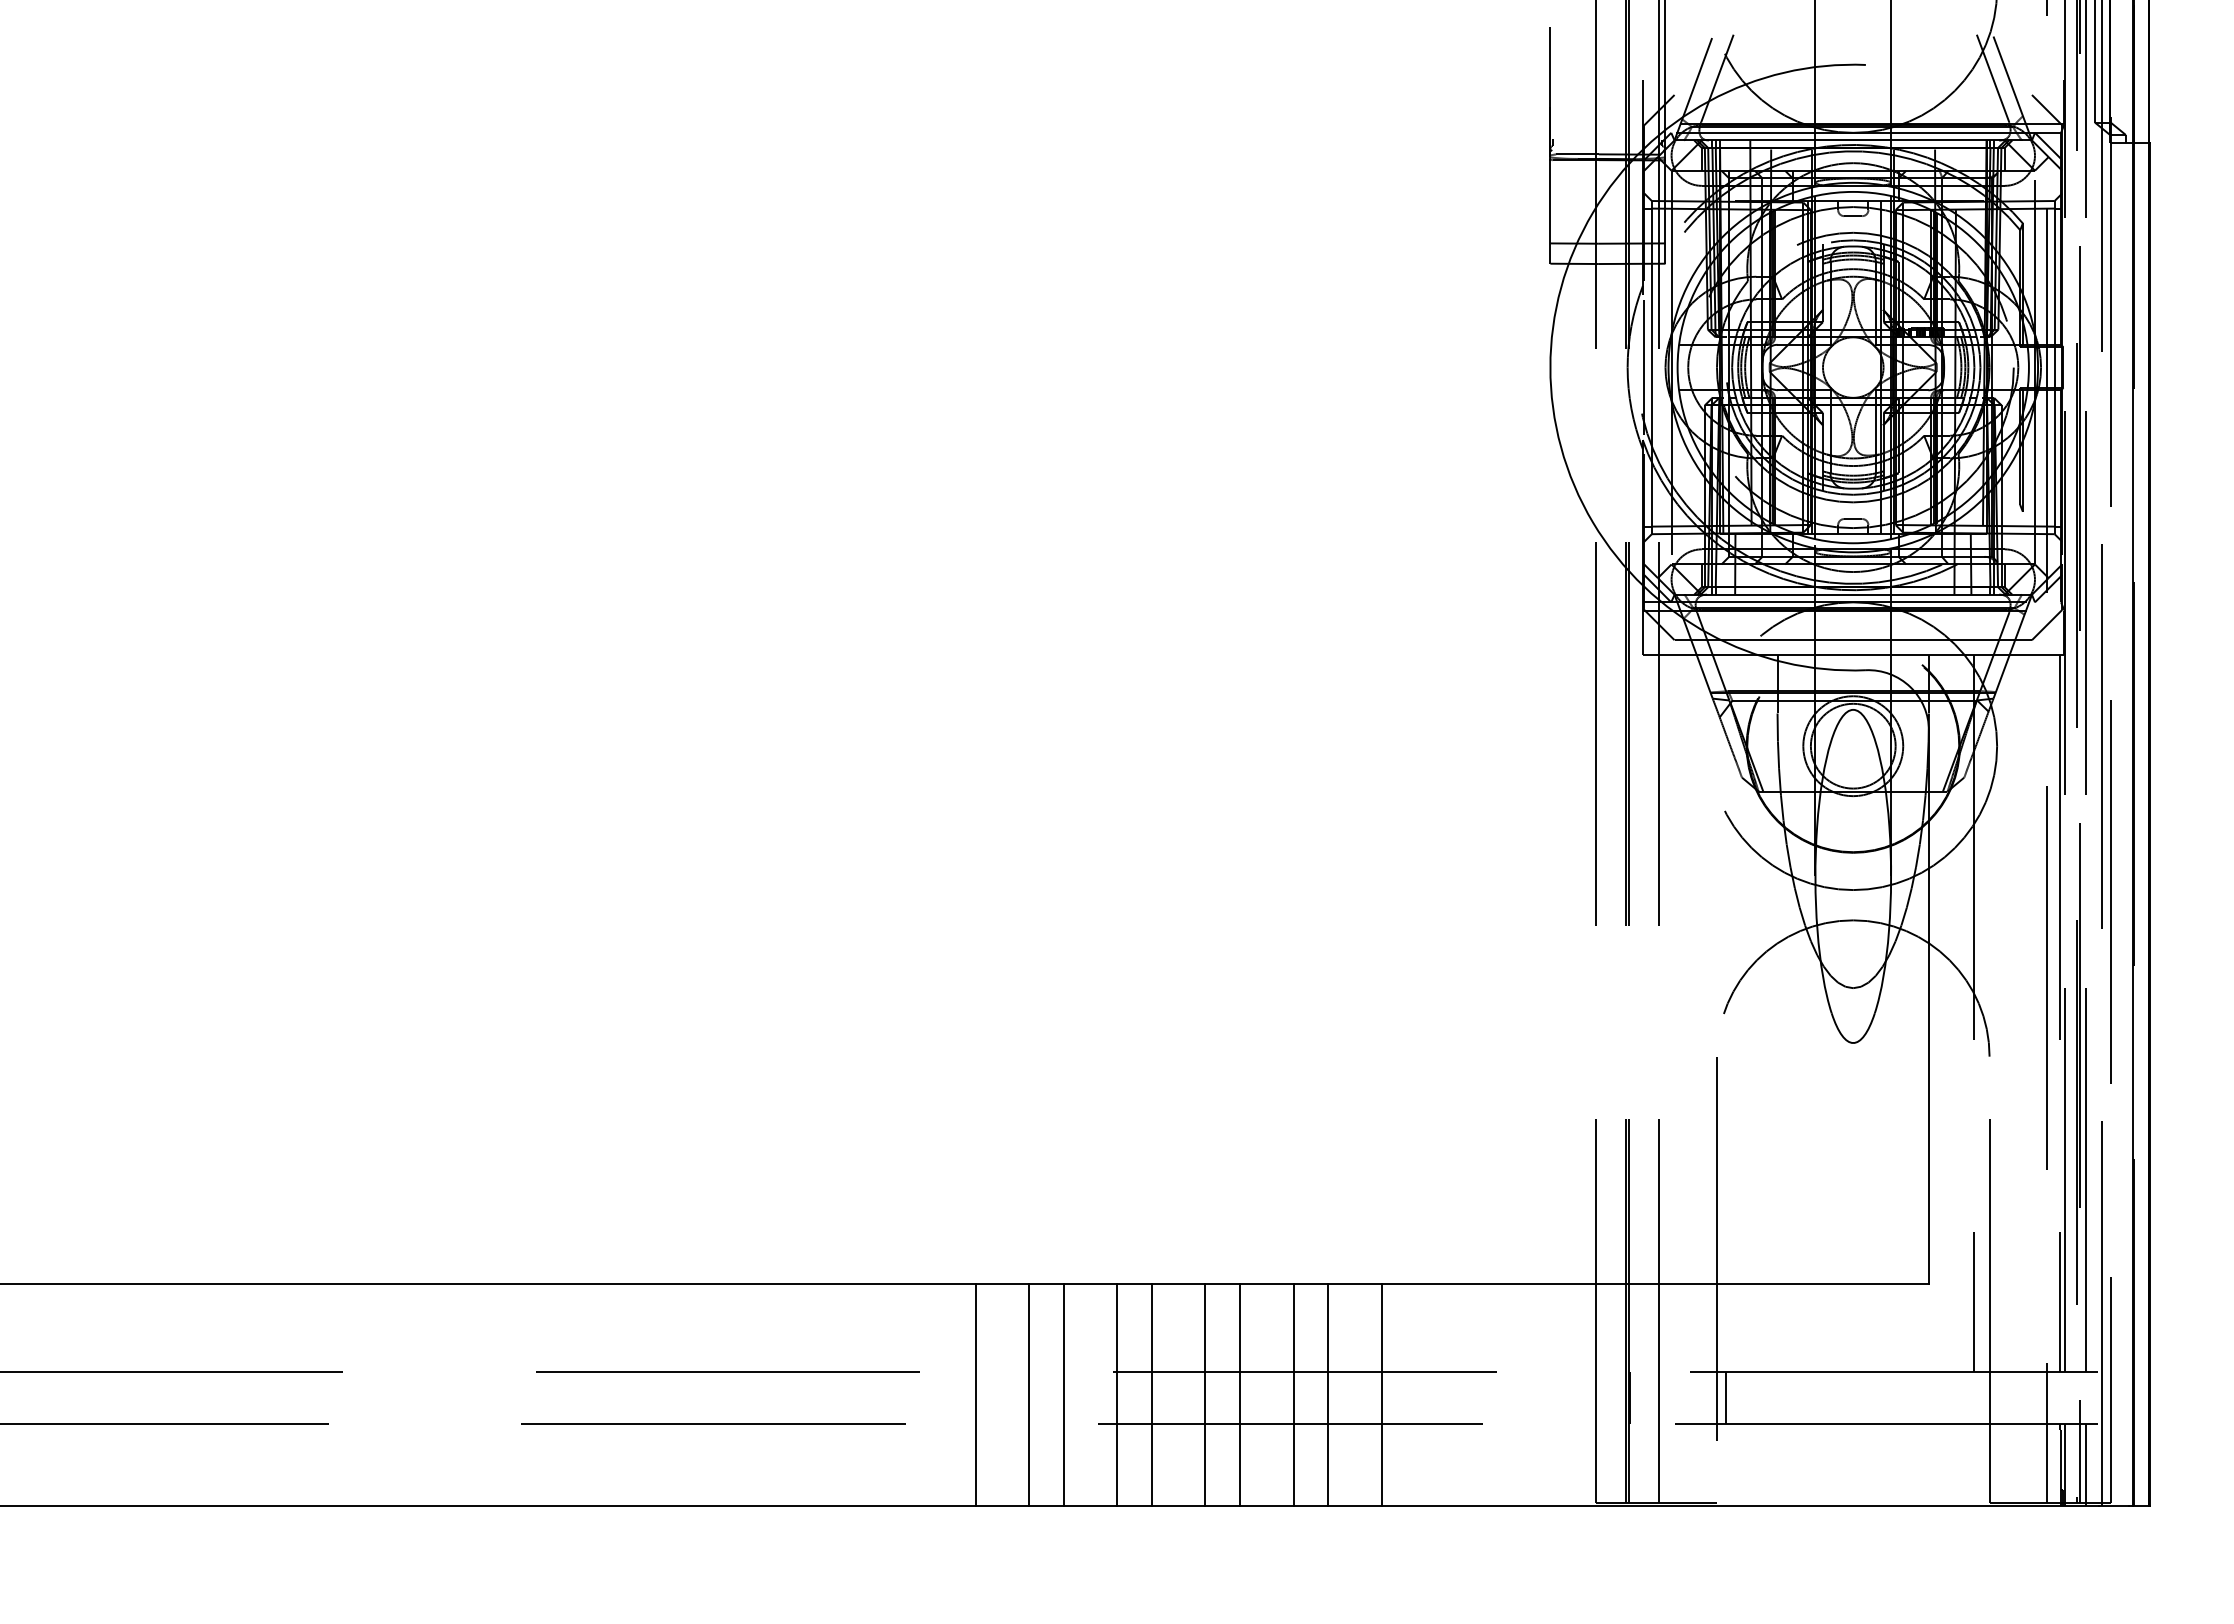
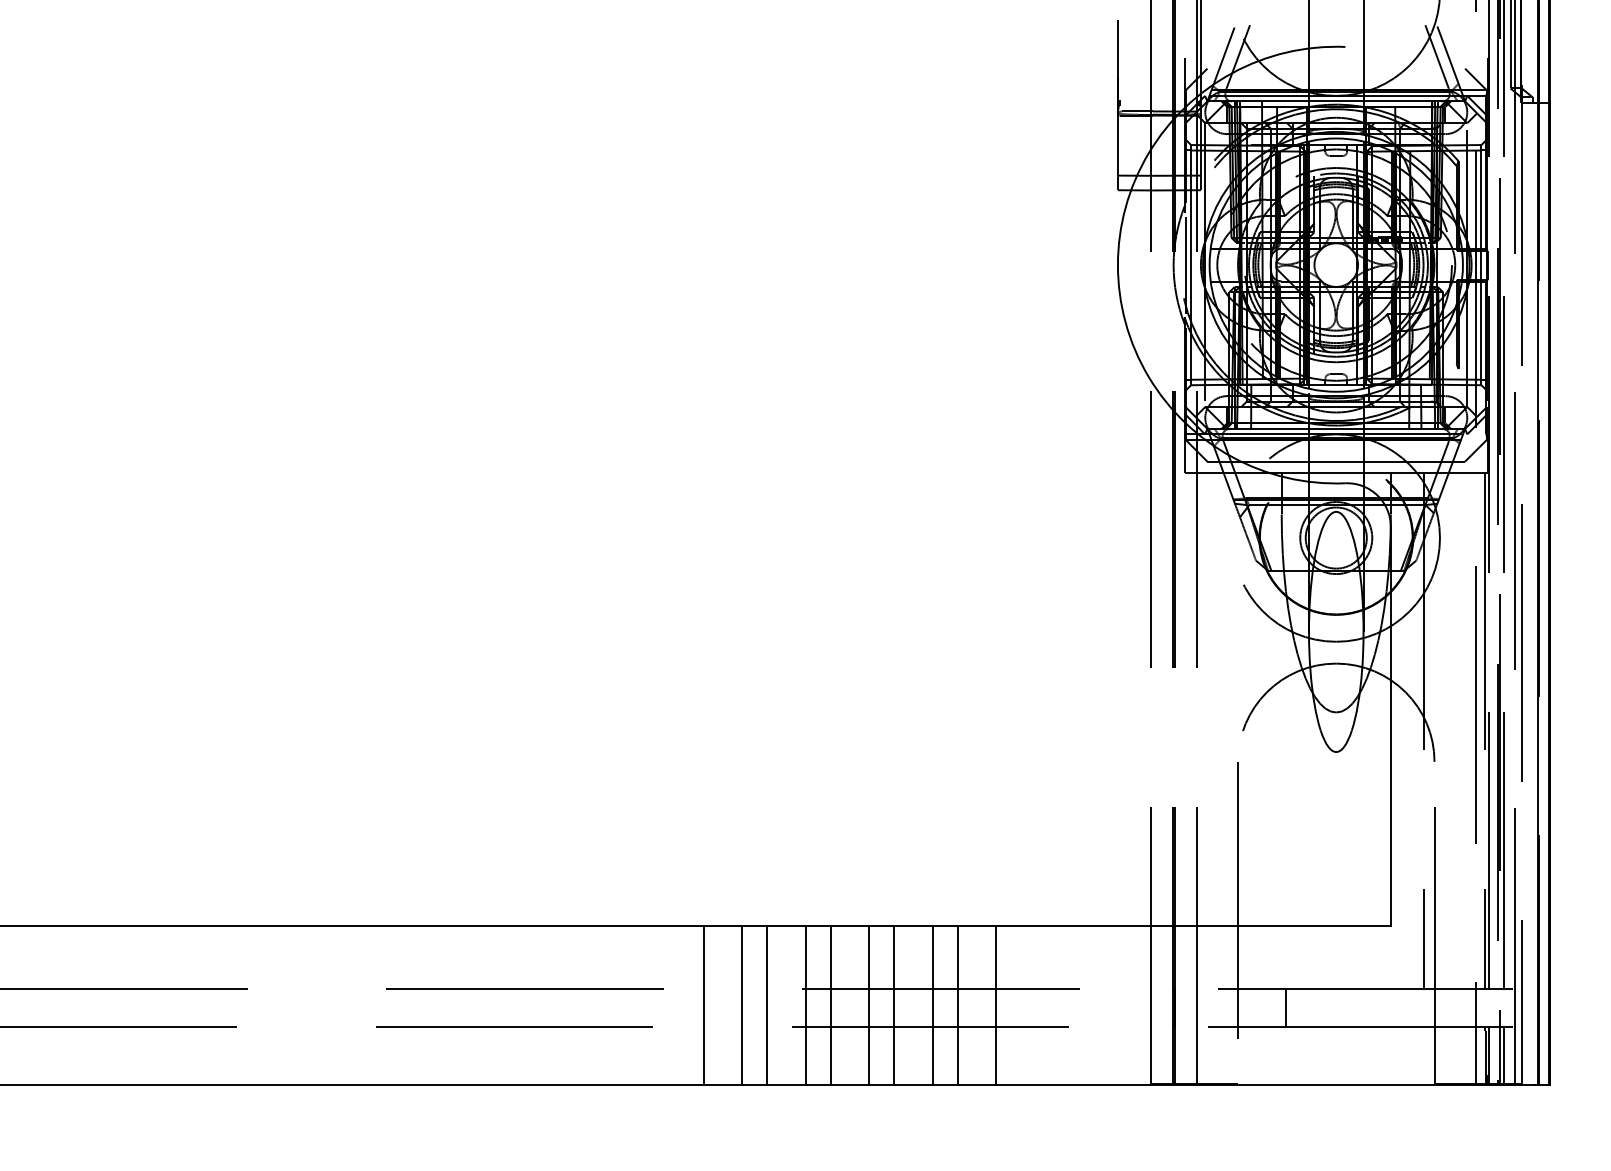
line: (1725, 1397) -> (1285, 1007), moved

